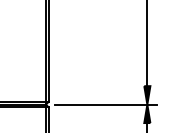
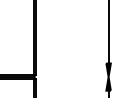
line: (105, 105) -> (77, 77), removed

